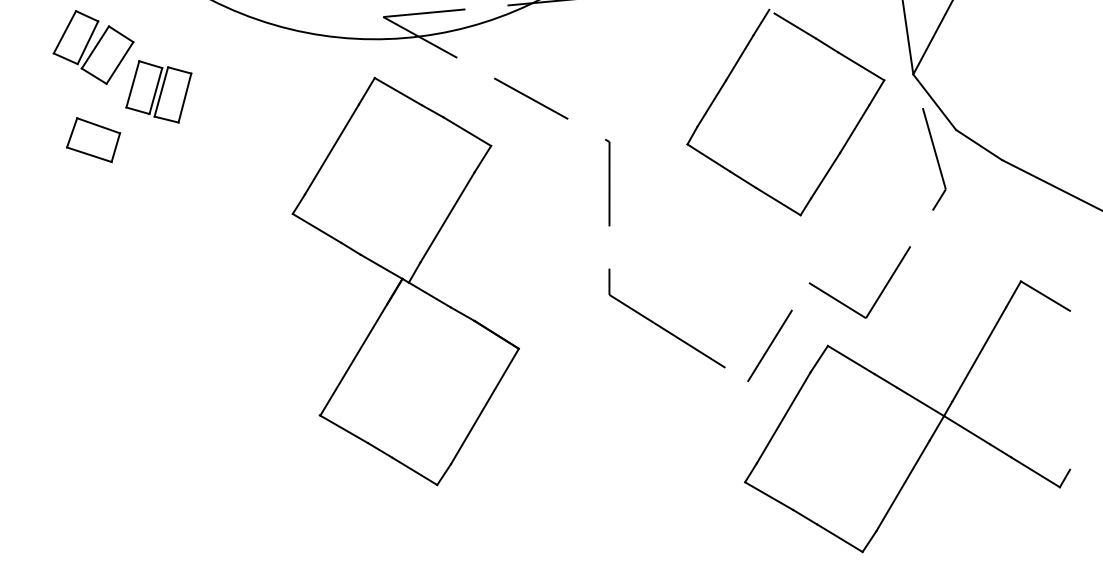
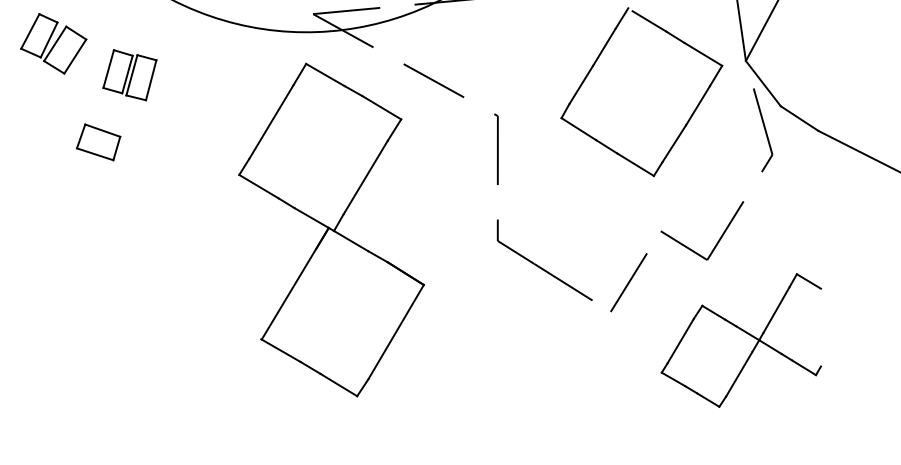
part: (93, 47) -> (53, 43), moved
part: (93, 140) -> (98, 142), moved
part: (907, 416) -> (741, 340), size x0.6

